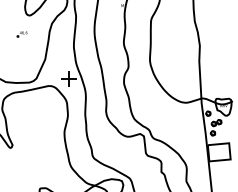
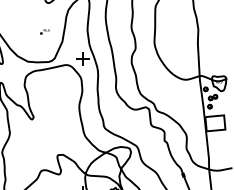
part: (21, 34) -> (44, 31), moved

